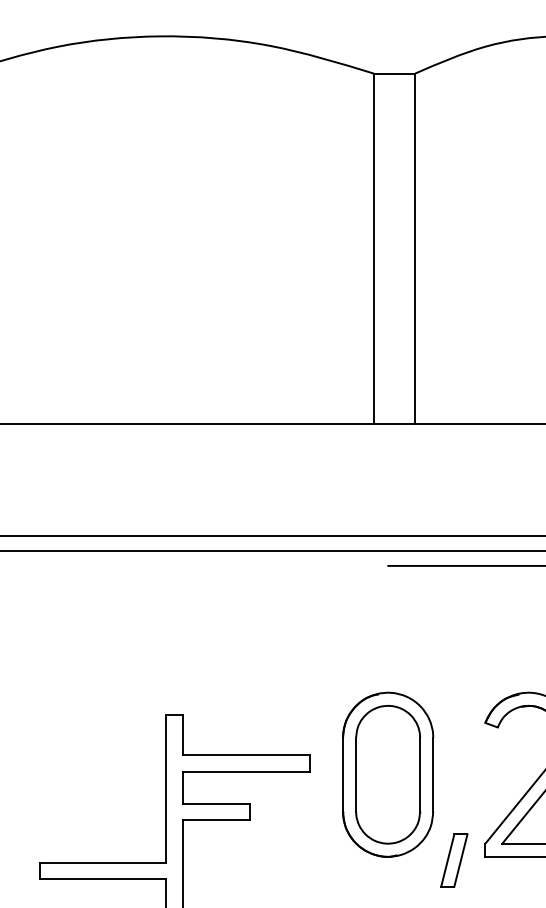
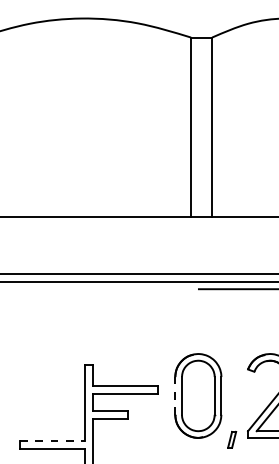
line: (343, 773) -> (175, 395), solid -> dashed
part: (452, 859) -> (231, 439), size x0.6
line: (104, 861) -> (53, 440), solid -> dashed

